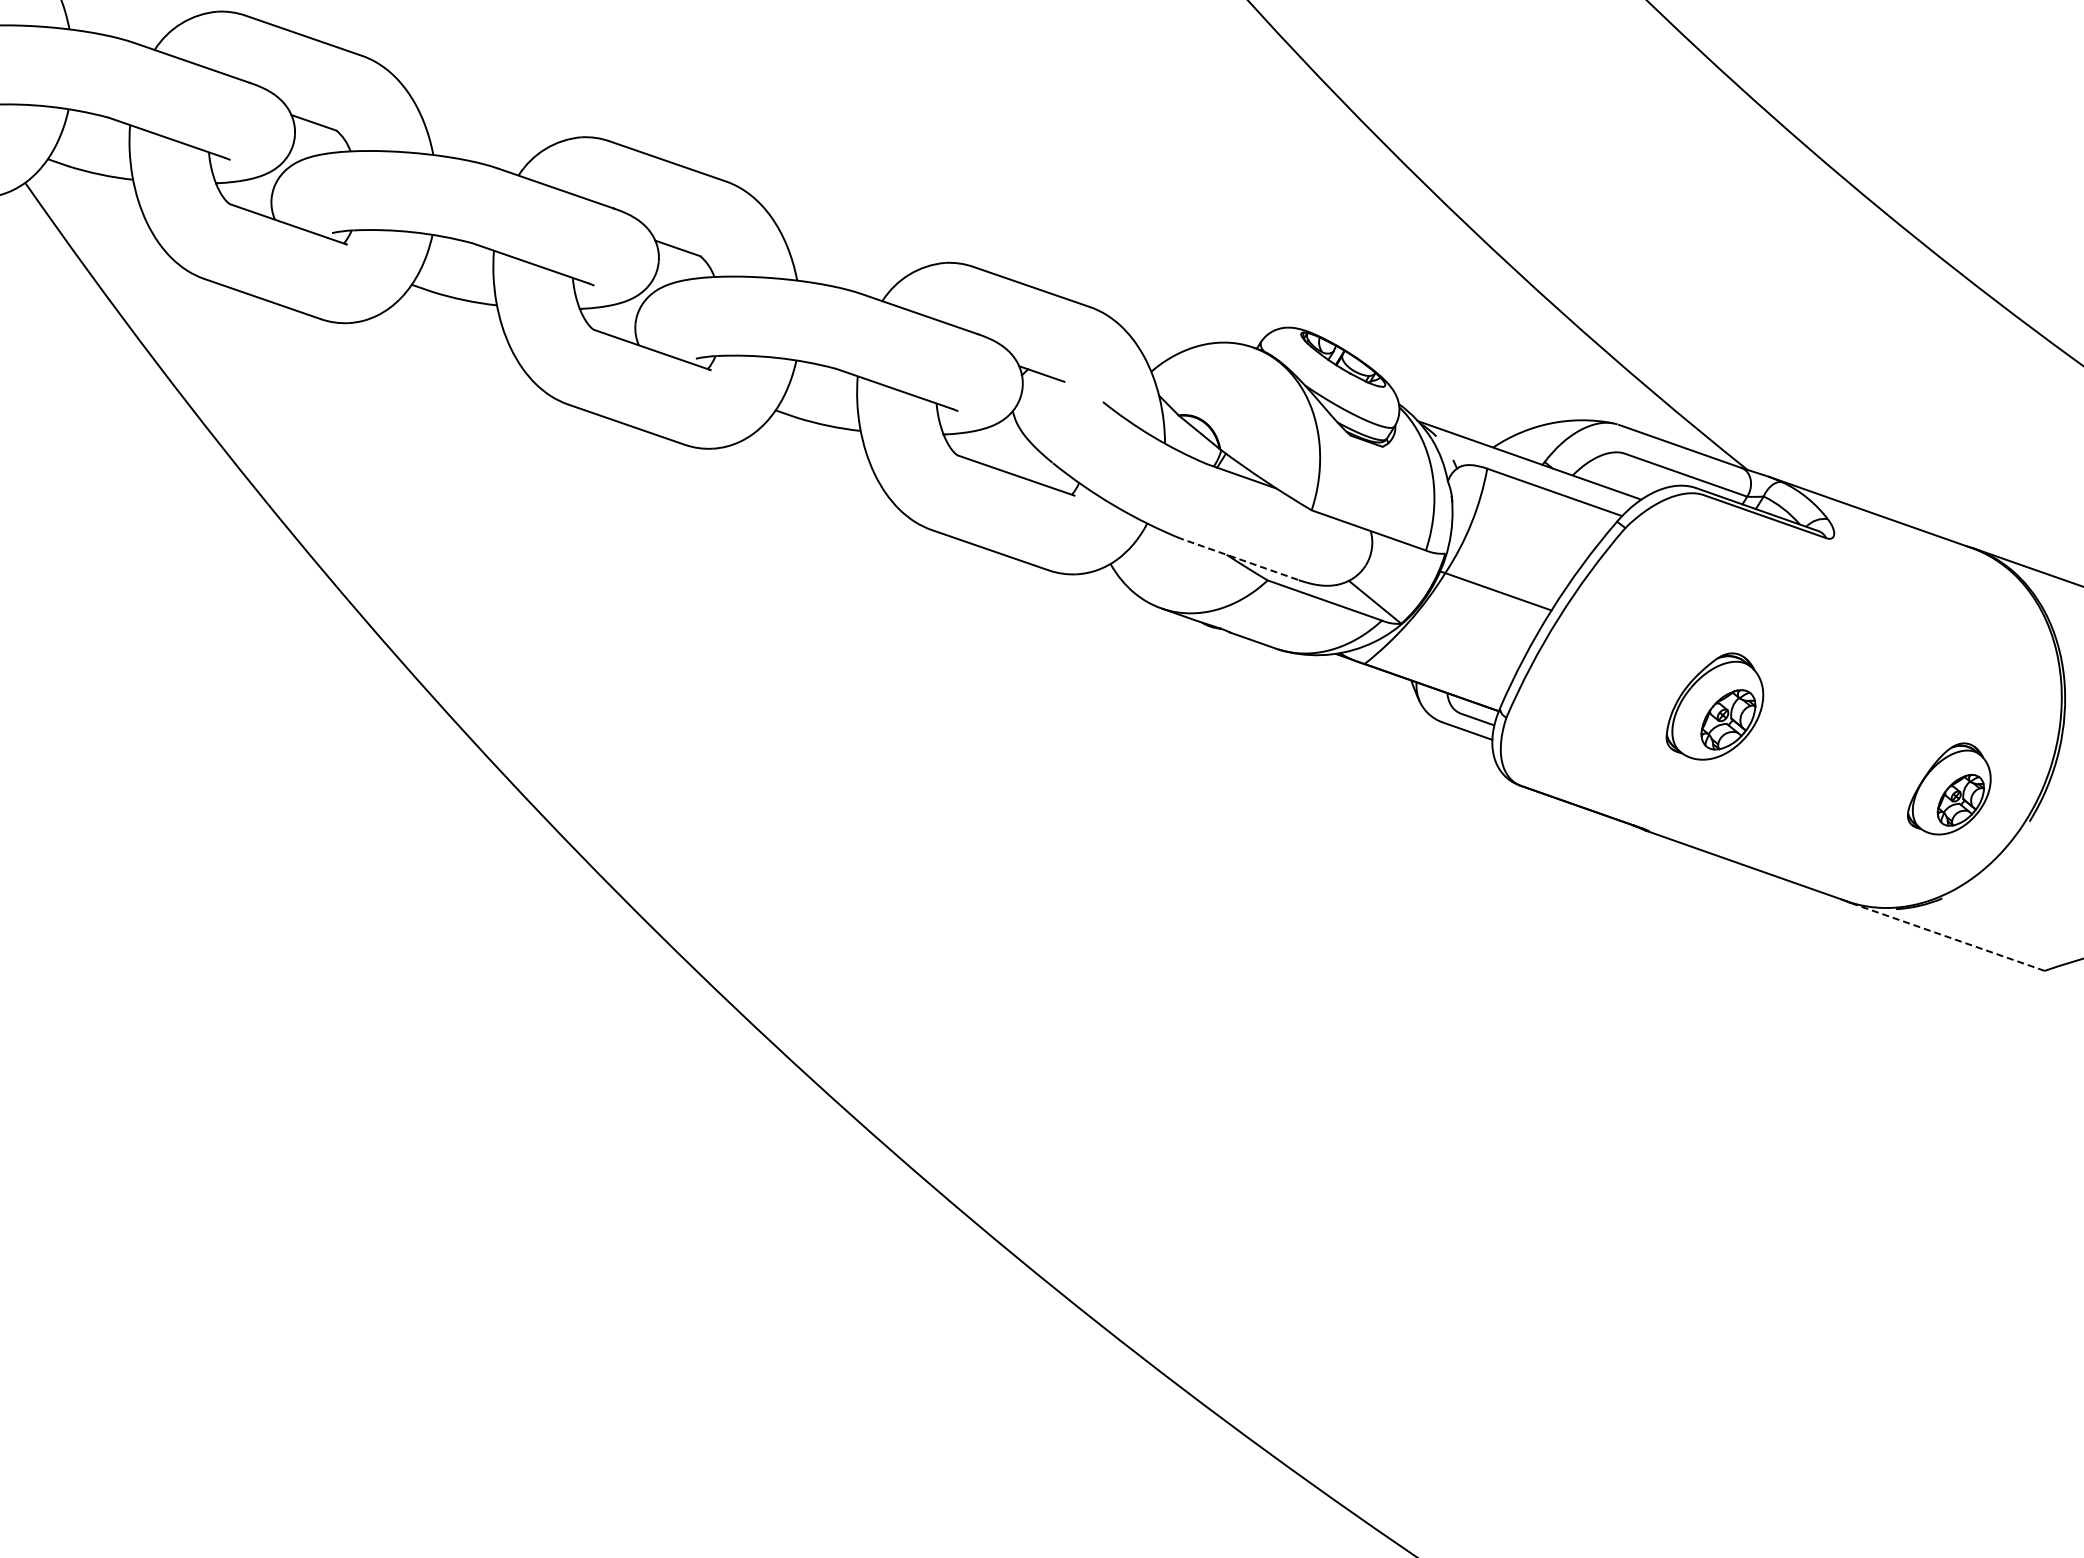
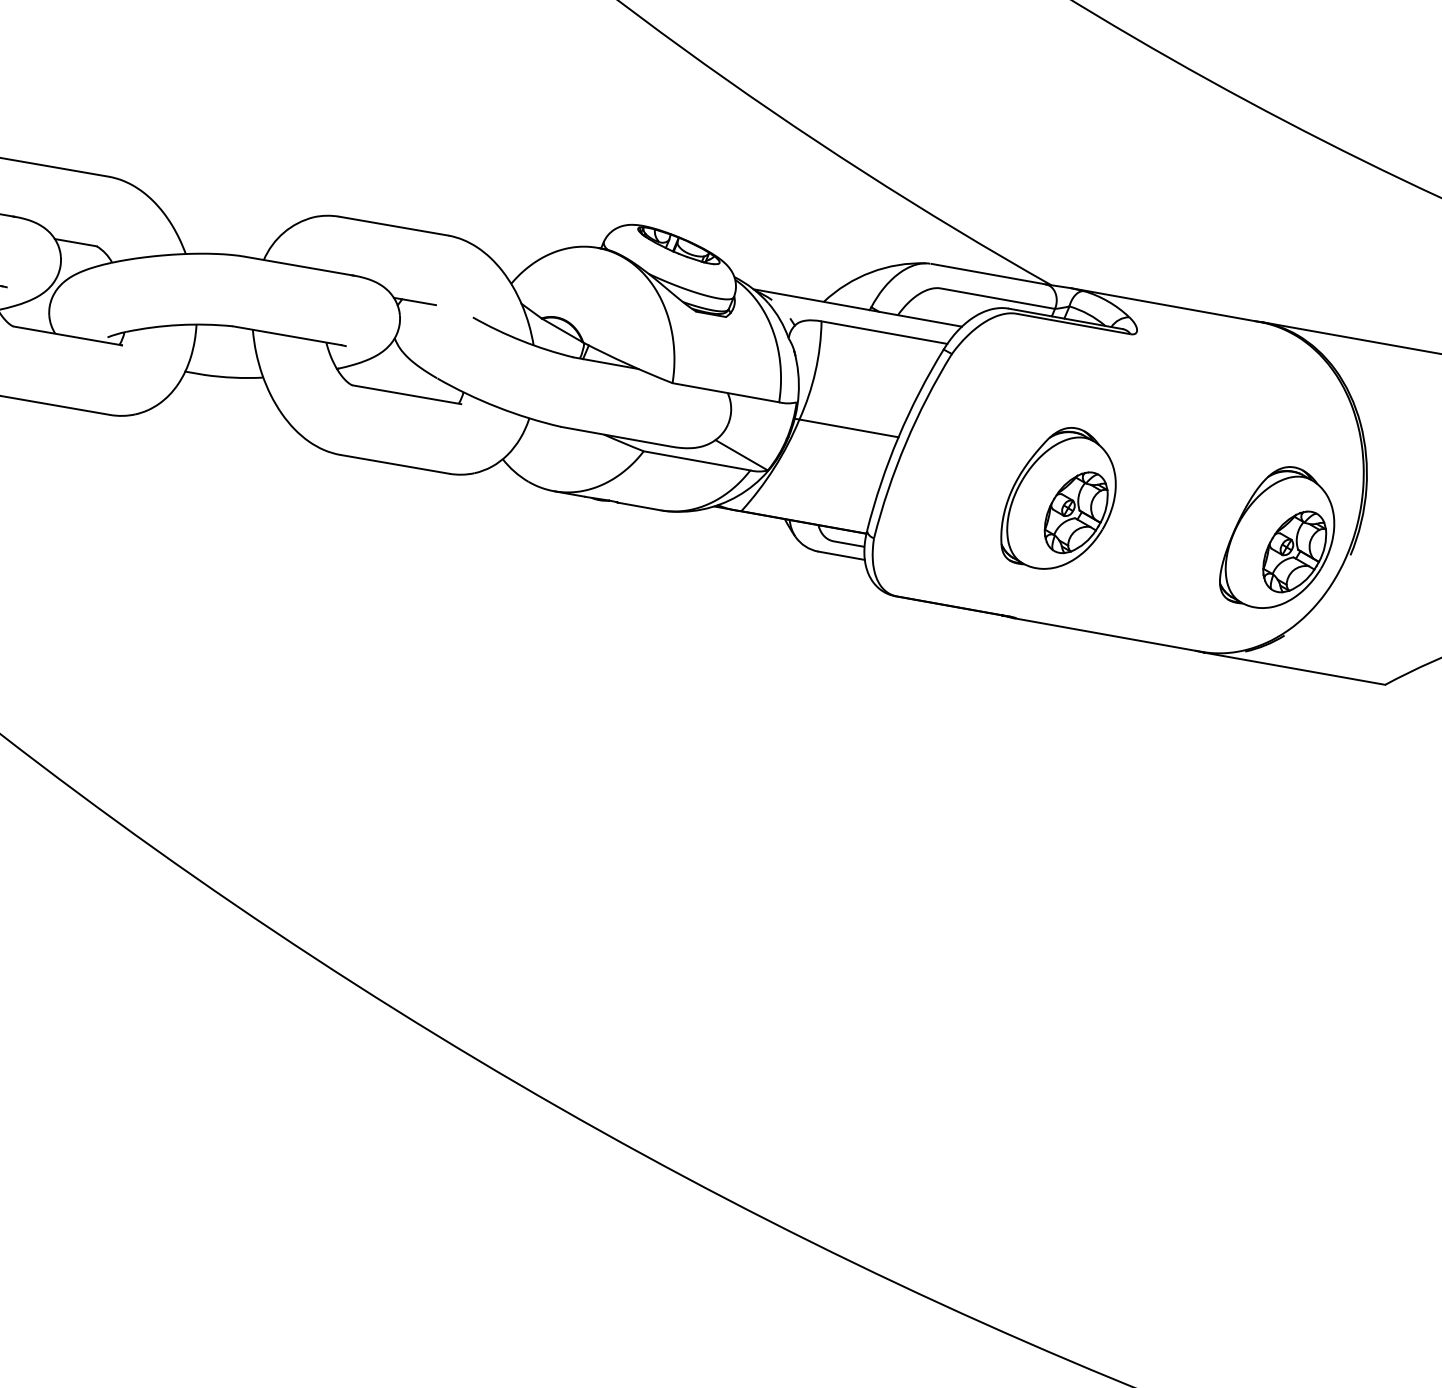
line: (1238, 559) -> (615, 437), dashed -> solid
part: (1714, 706) -> (1056, 498), size x1.43
part: (1949, 788) -> (1275, 537), size x1.67
line: (1947, 936) -> (1294, 668), dashed -> solid

